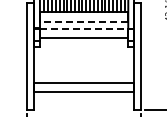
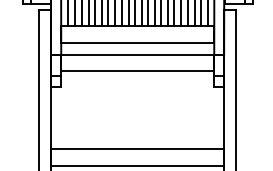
line: (83, 21) -> (136, 42), dashed -> solid
line: (84, 28) -> (138, 54), dashed -> solid

